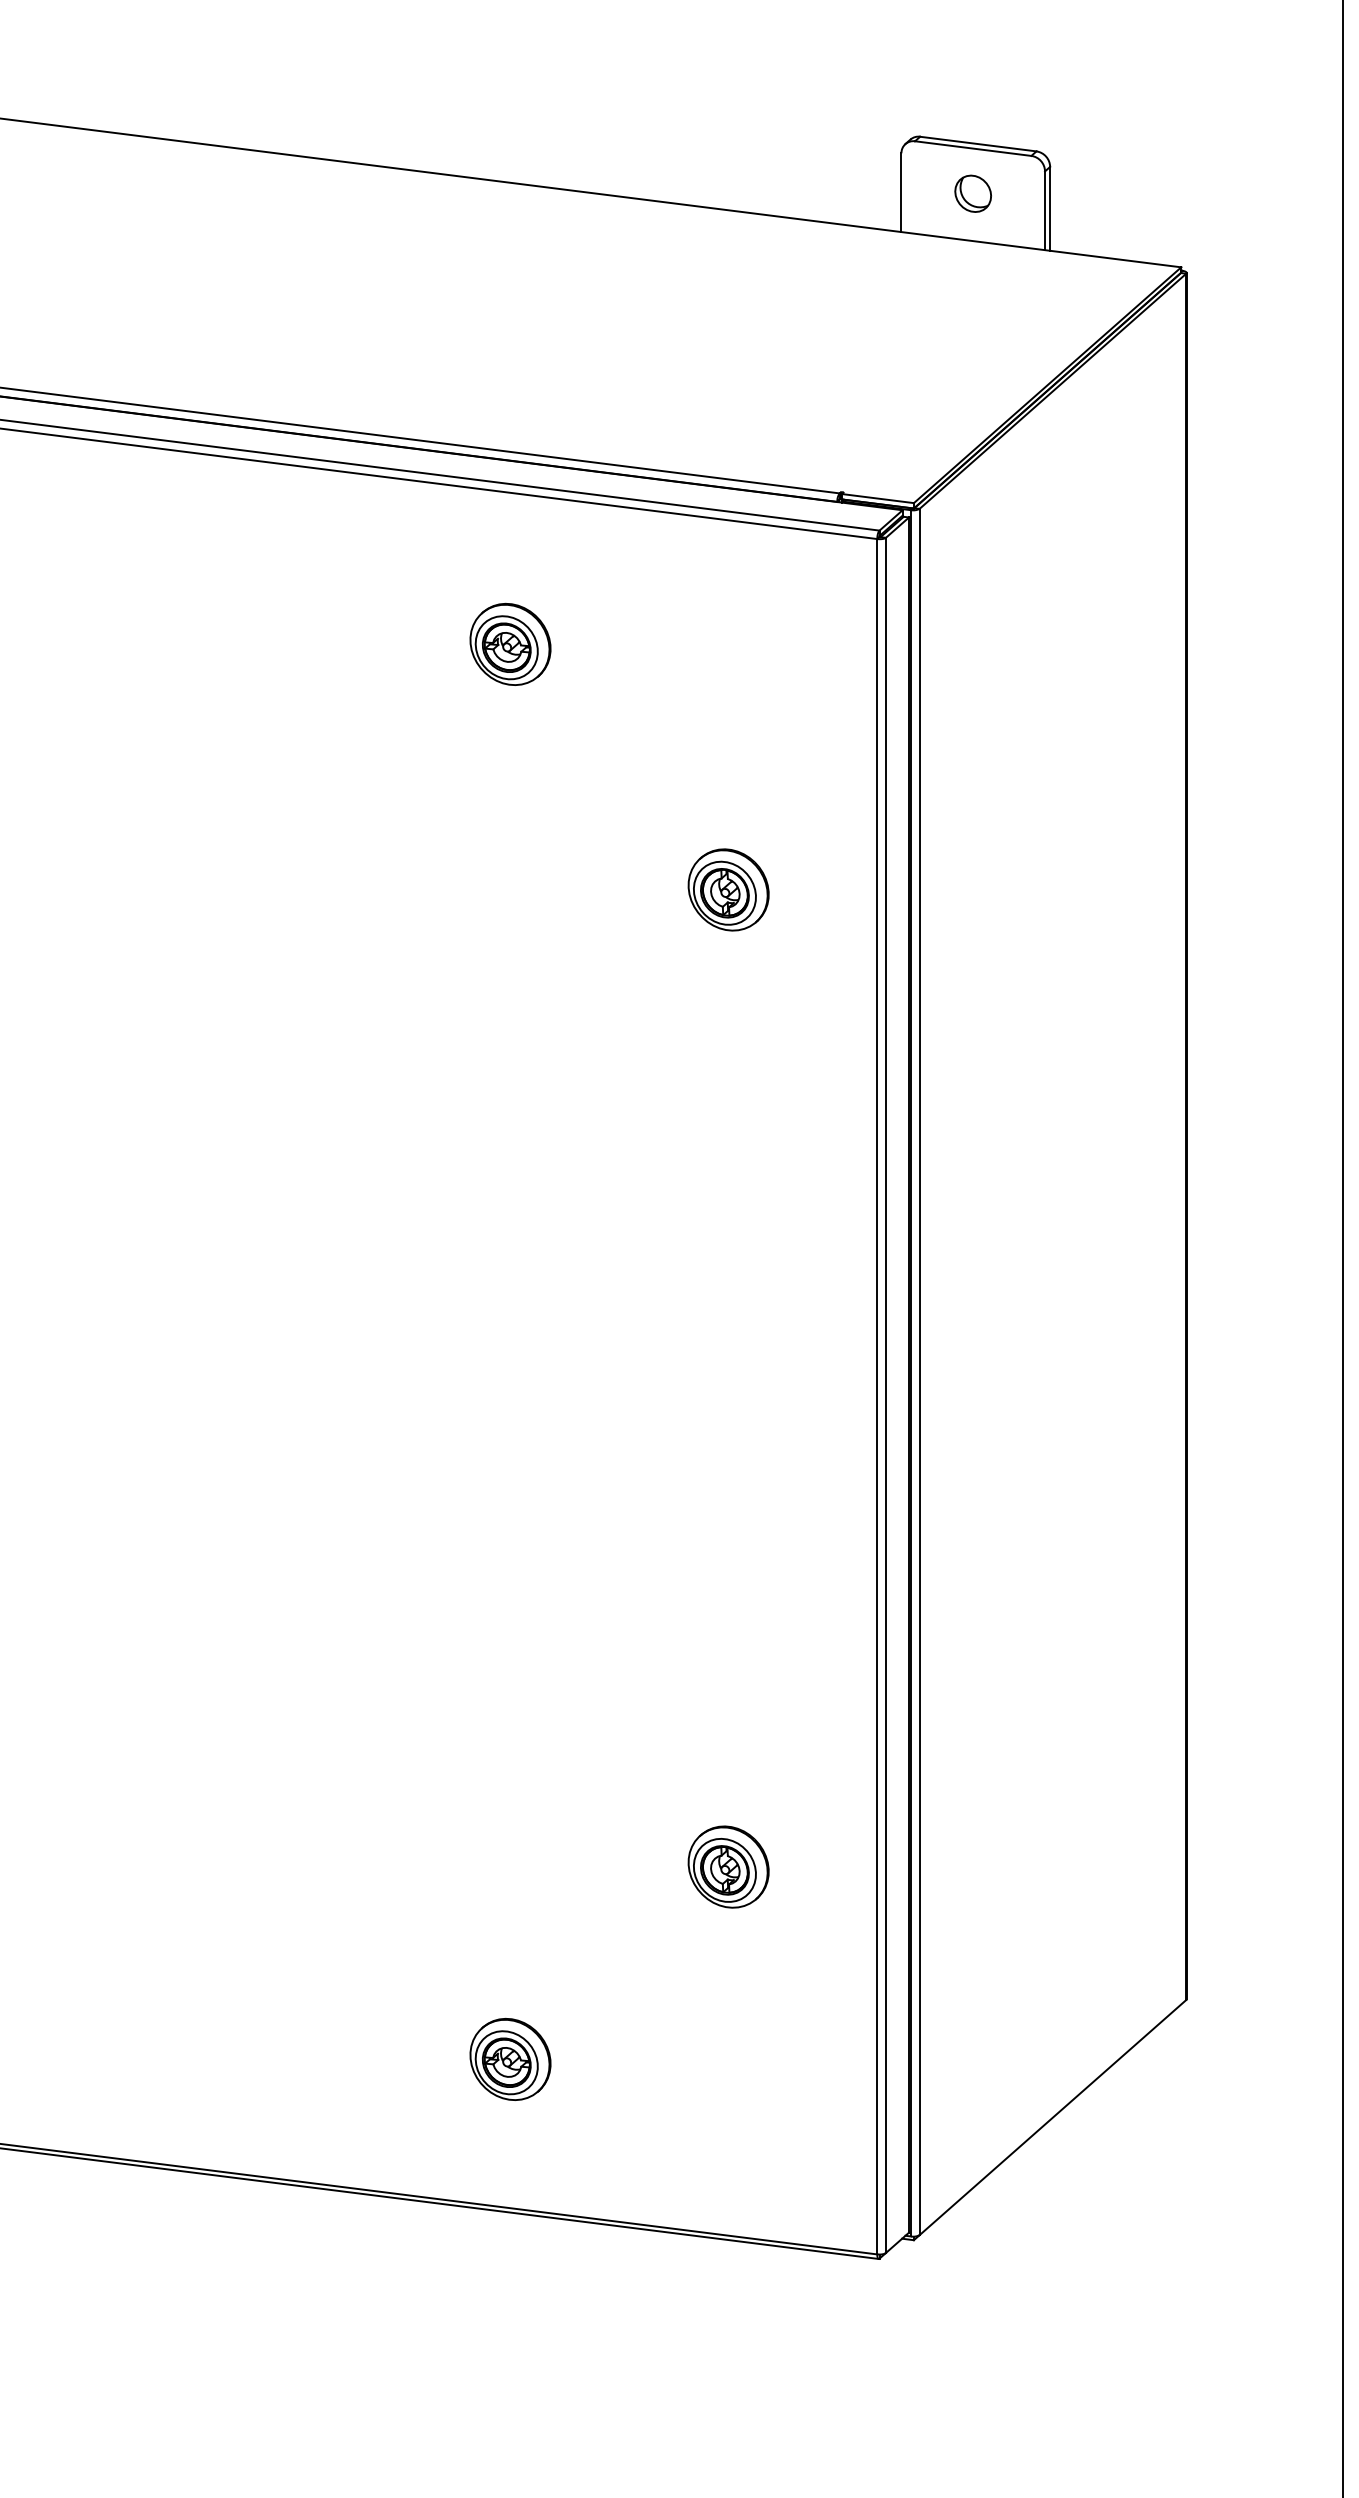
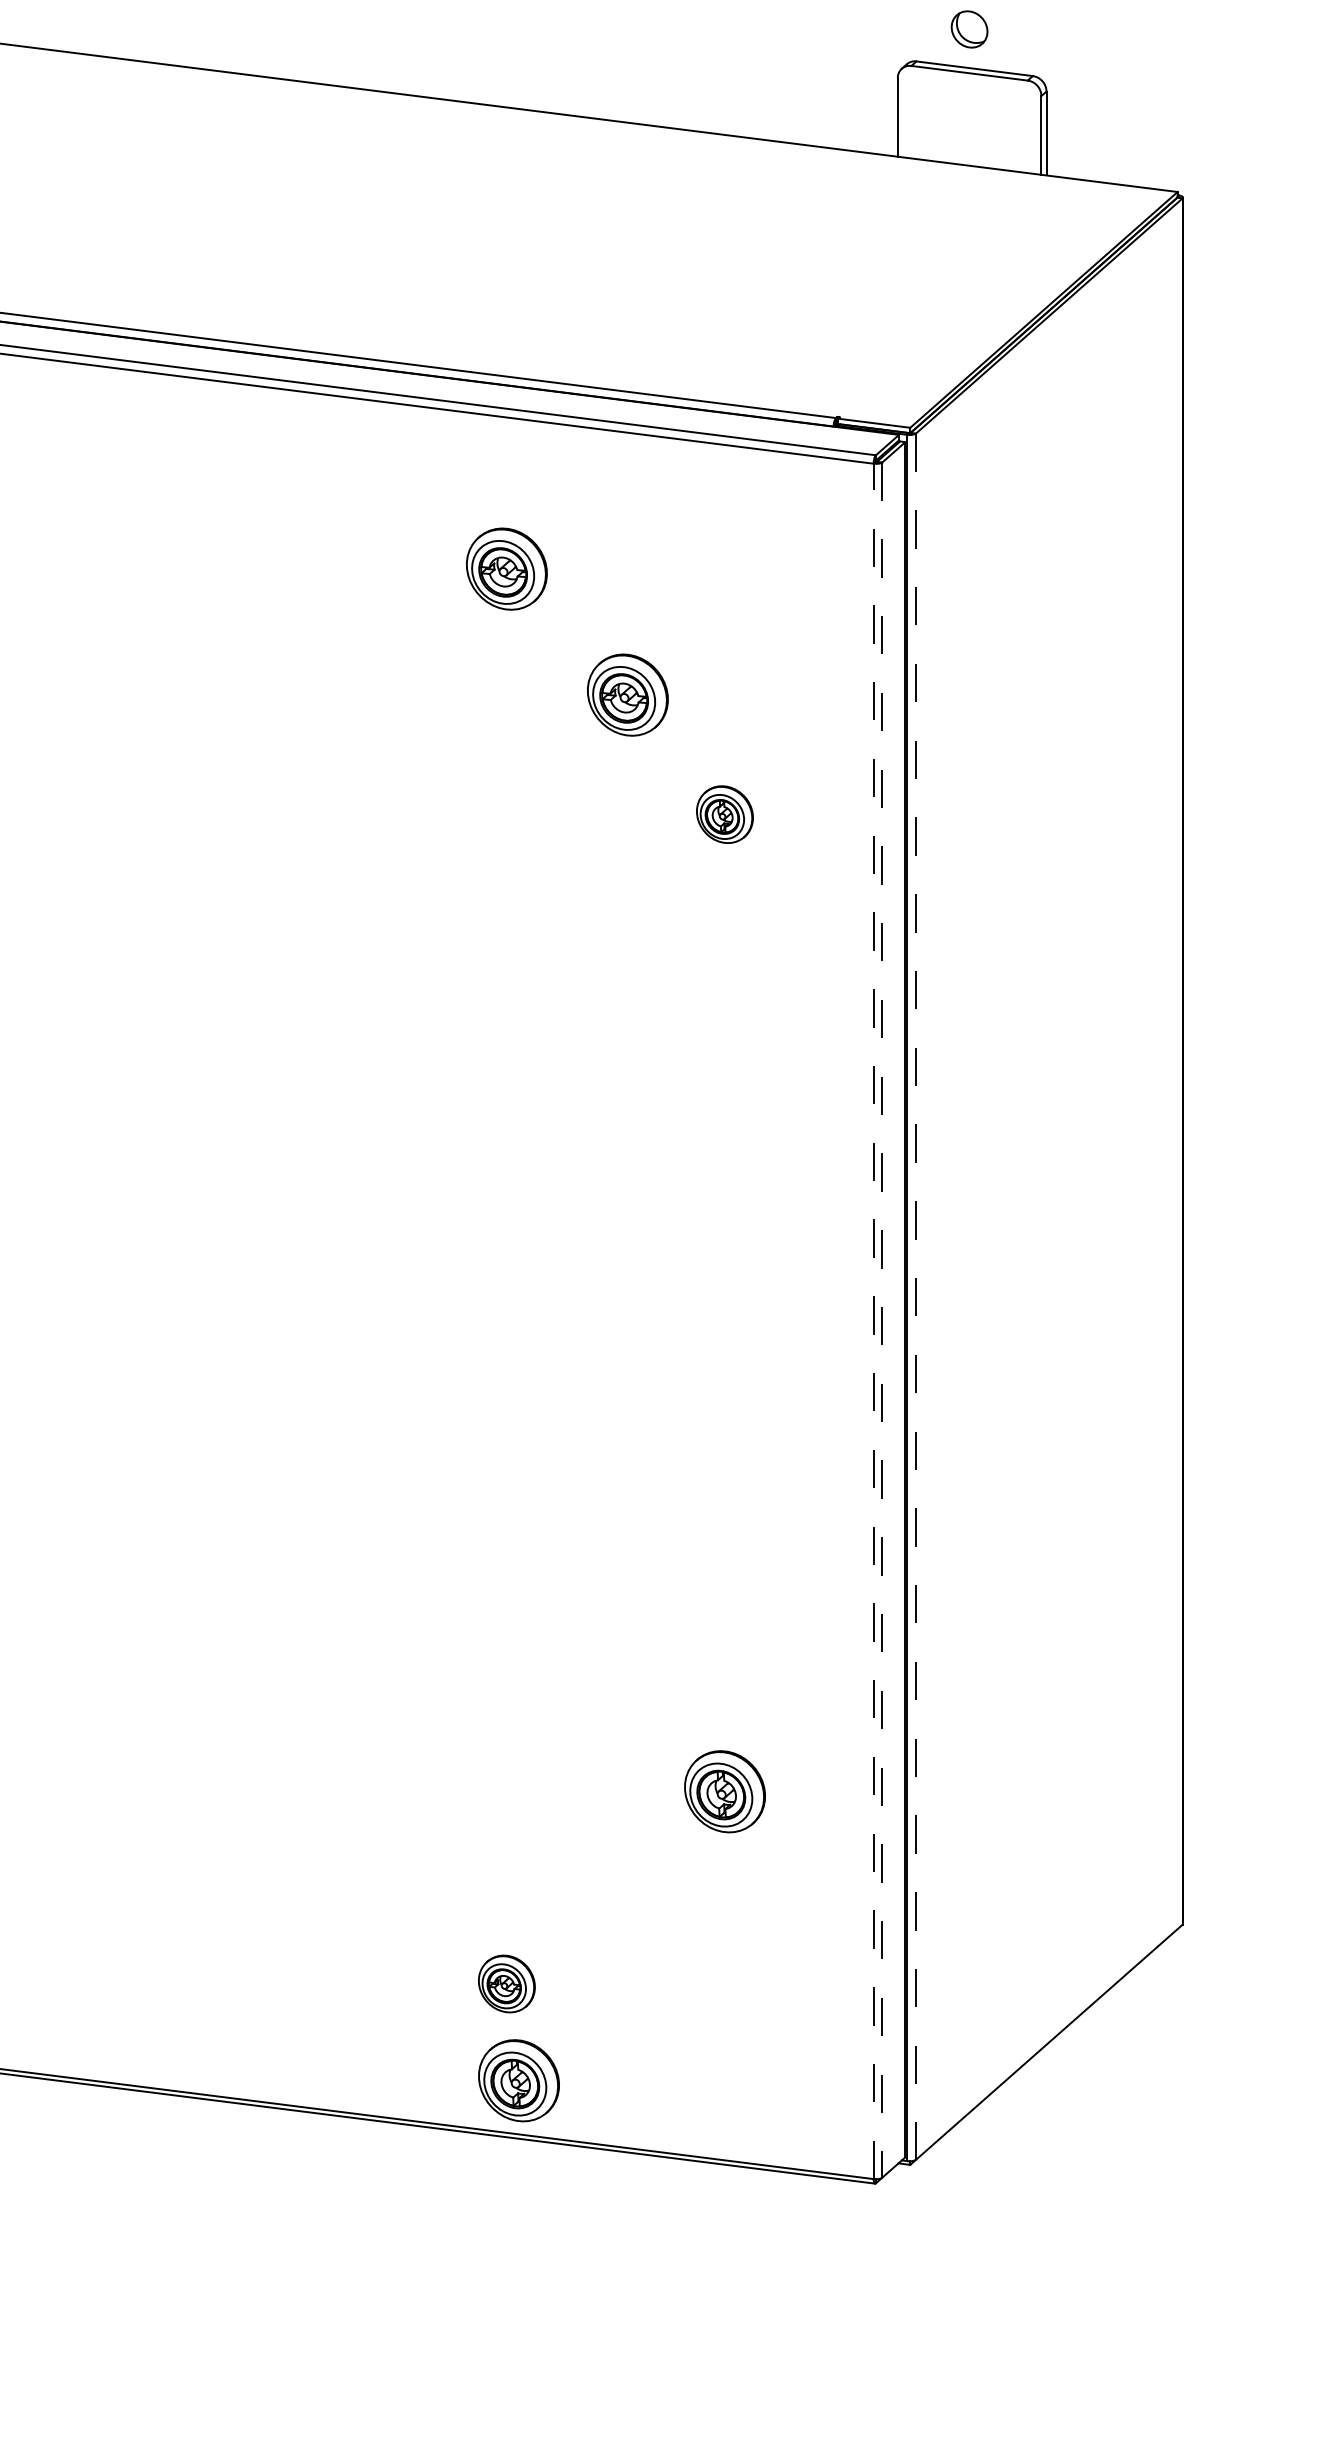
part: (972, 193) -> (968, 29), moved
part: (631, 769) -> (627, 694), added
part: (728, 889) -> (724, 814), size x0.7
line: (919, 1372) -> (915, 1297), solid -> dashed
line: (885, 1395) -> (881, 1320), solid -> dashed
line: (877, 1396) -> (873, 1321), solid -> dashed
part: (510, 2058) -> (506, 1983), size x0.7
part: (522, 2155) -> (518, 2080), added

